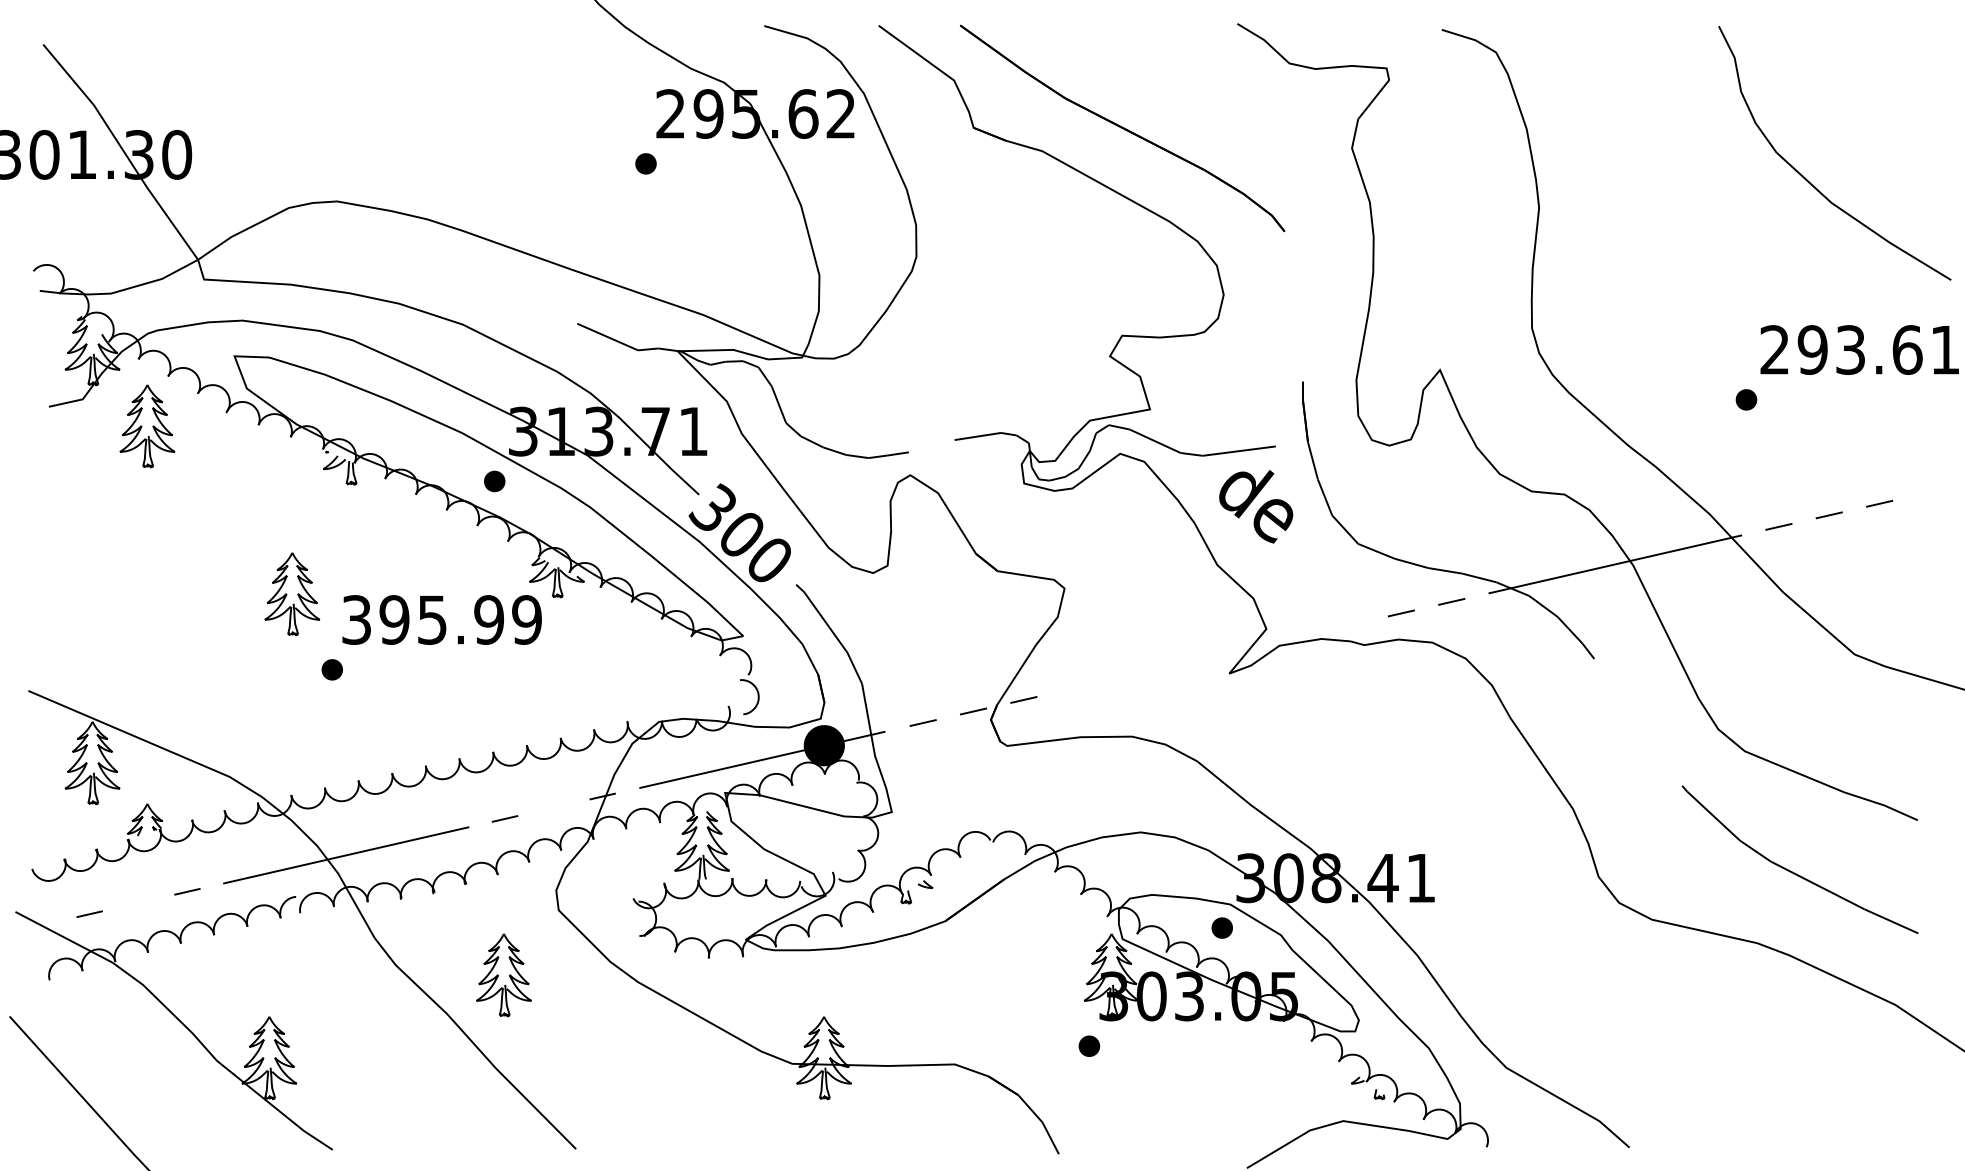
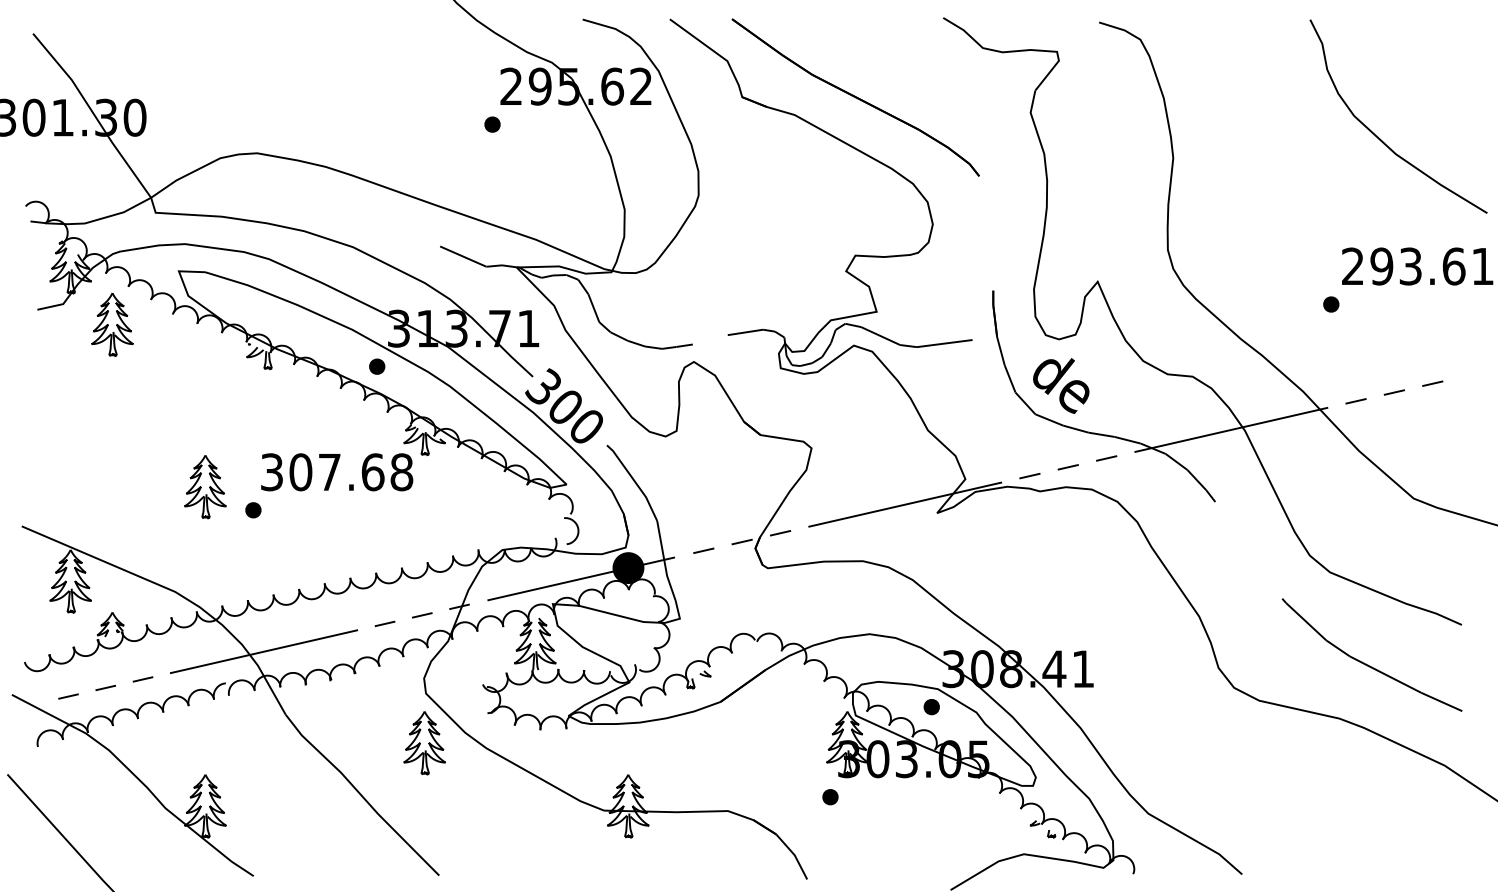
text: (1256, 506) -> (1061, 385), moved
part: (292, 594) -> (205, 487), moved
text: (460, 619) -> (351, 471), 395.99 -> 307.68
line: (1350, 624) -> (1029, 475), added
line: (1187, 662) -> (905, 504), added
line: (553, 807) -> (422, 615), added
line: (138, 902) -> (105, 687), added
part: (503, 975) -> (424, 743), moved

